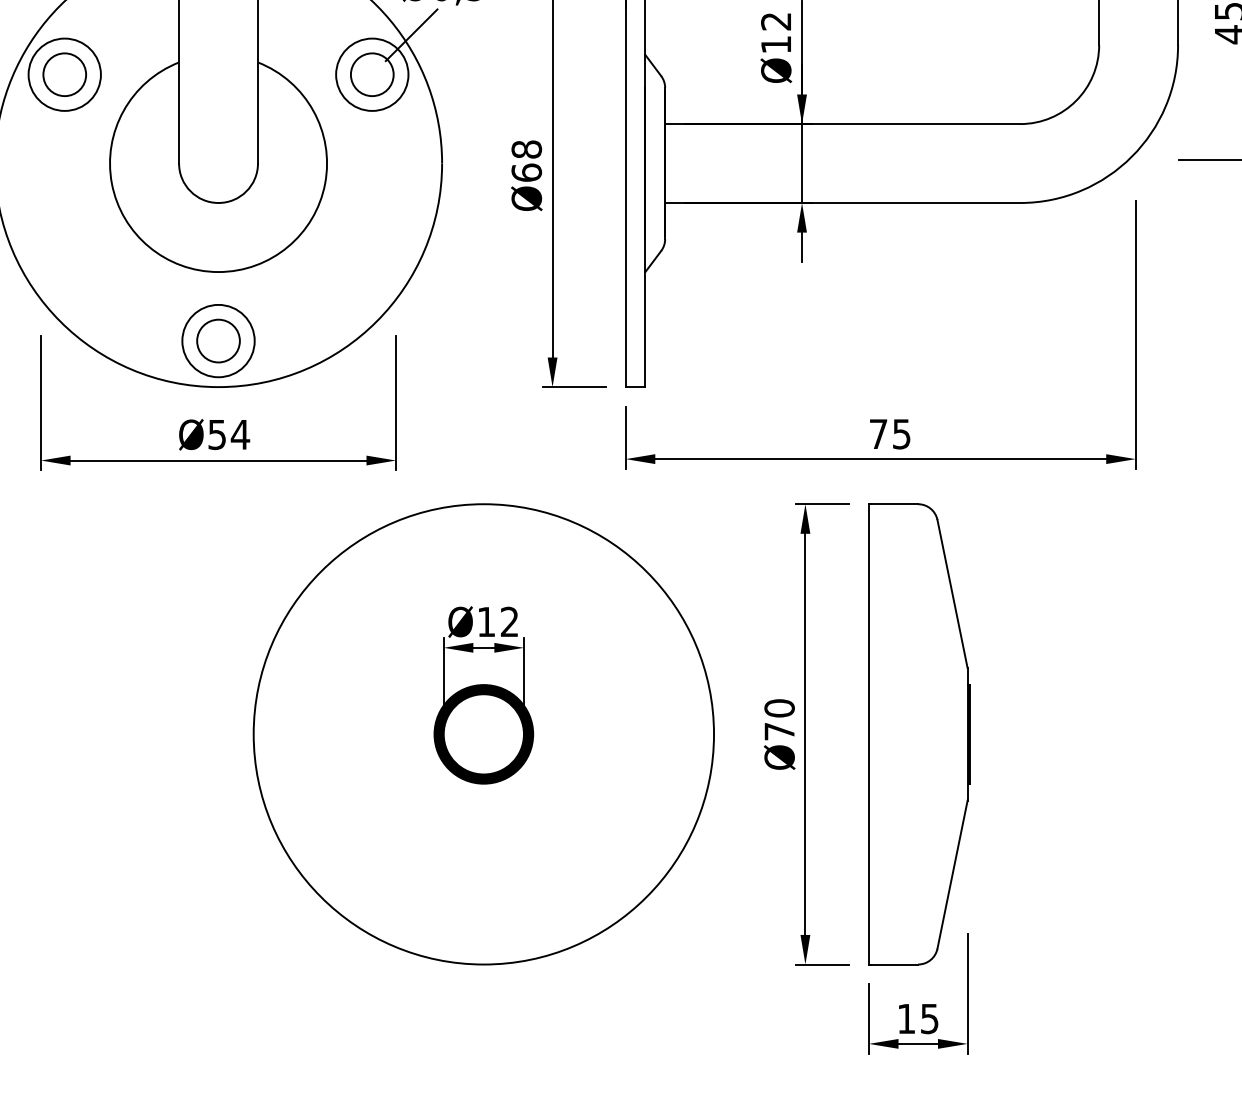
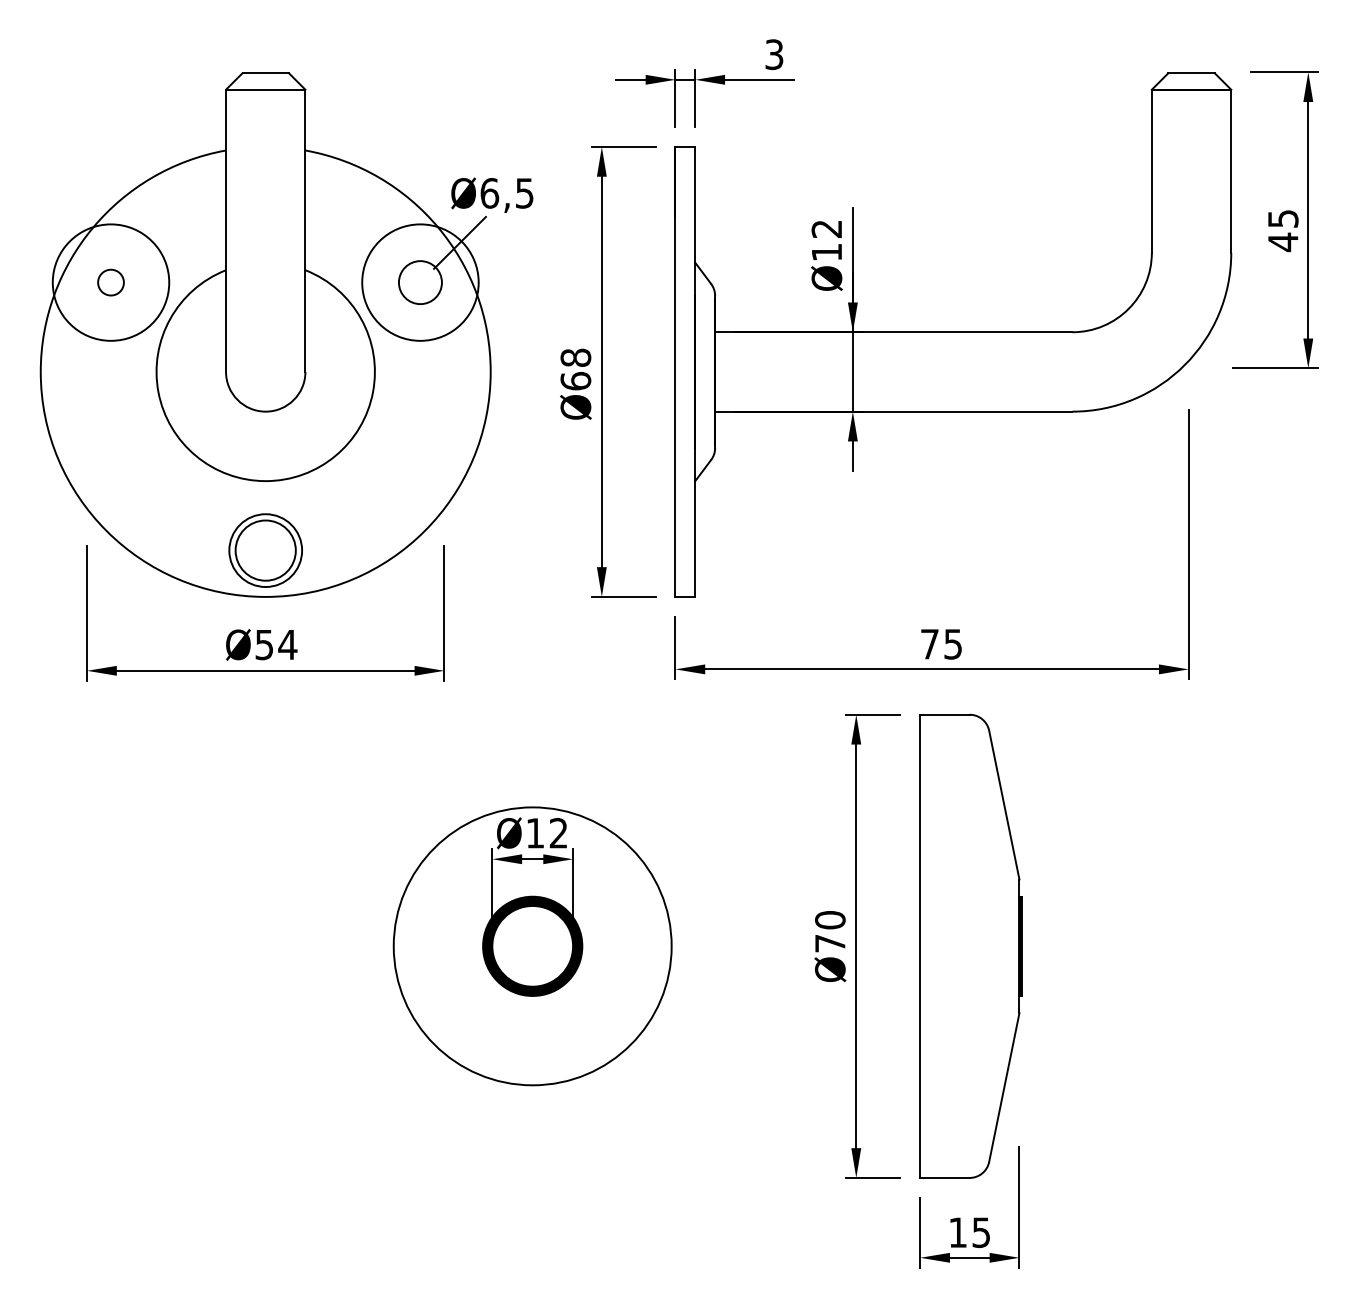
circle: (64, 74) -> (110, 282), size x0.6
circle: (64, 74) -> (110, 282), size x1.6
circle: (372, 74) -> (420, 282), size x1.6
circle: (218, 340) -> (265, 550), size x1.4
circle: (483, 733) -> (532, 945), size x0.6

